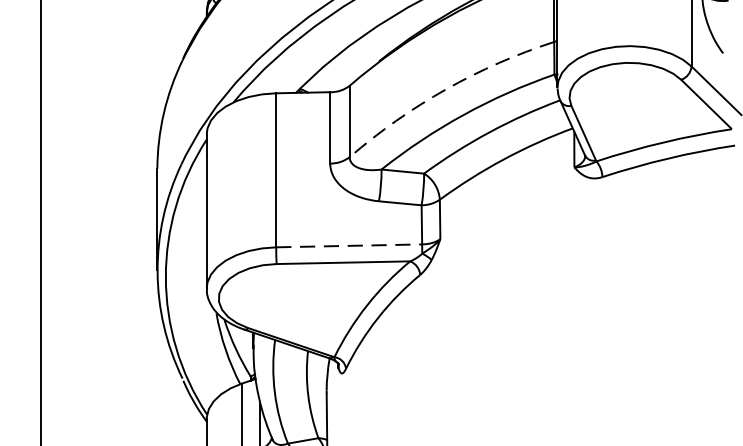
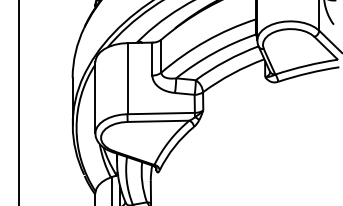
arc: (445, 89) -> (205, 41), dashed -> solid
line: (349, 245) -> (161, 113), dashed -> solid

